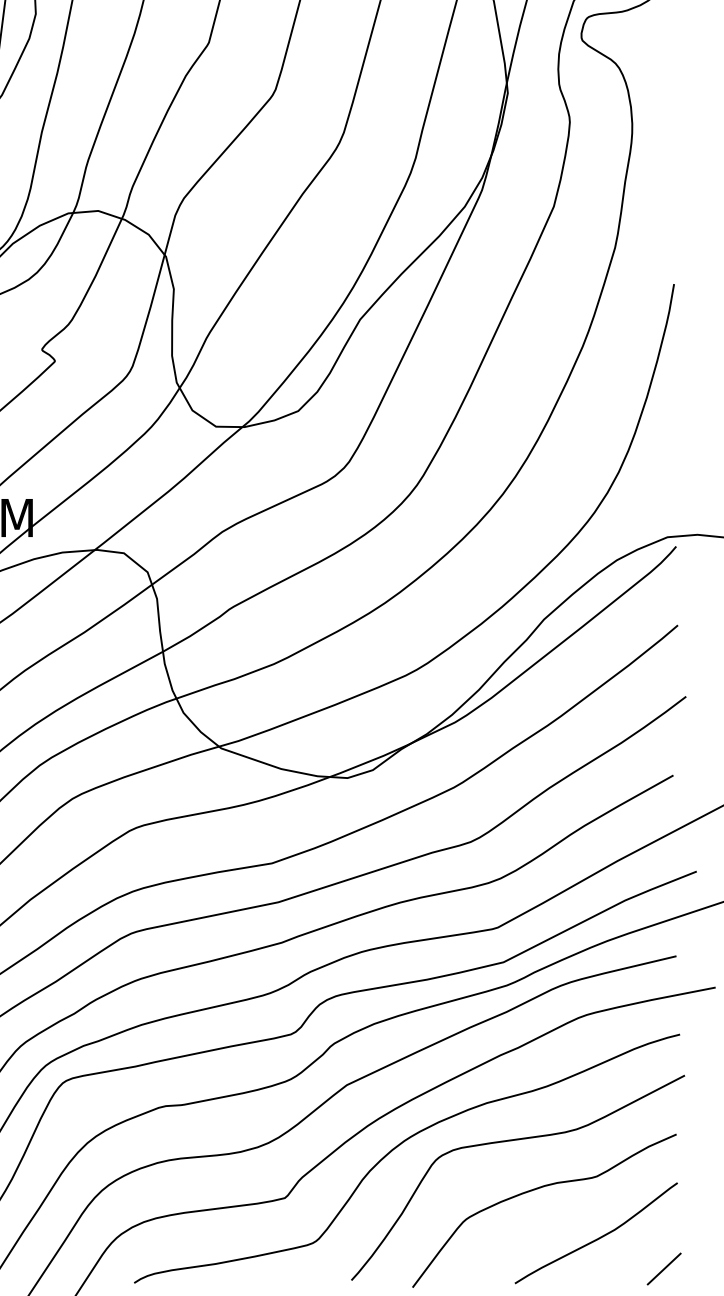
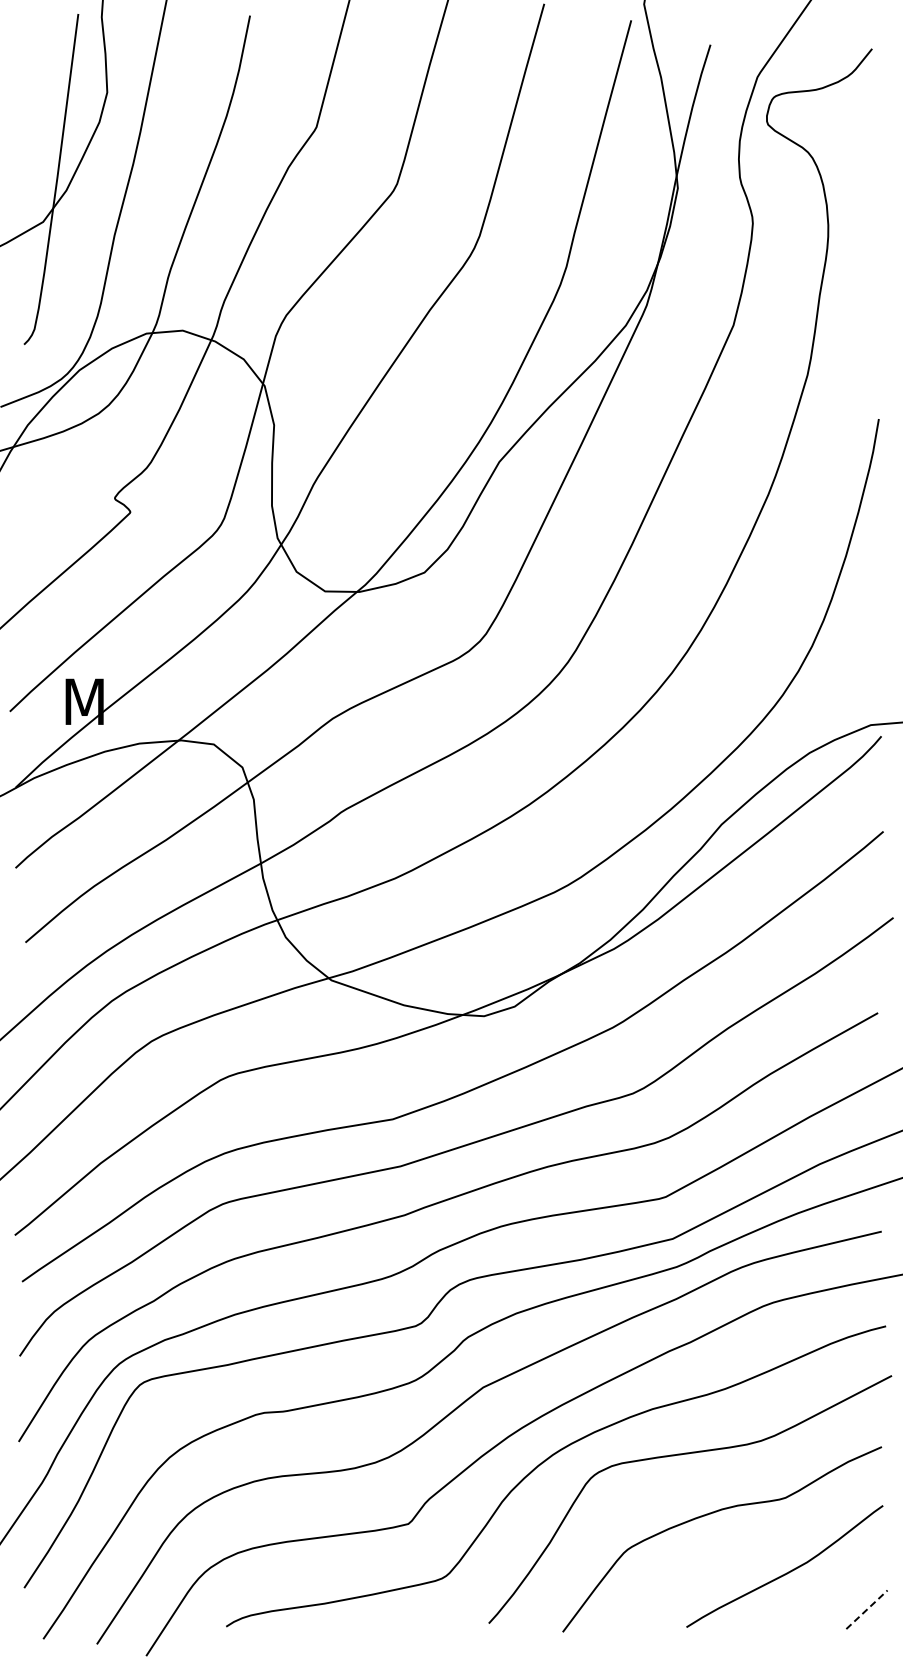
line: (664, 1268) -> (867, 1609), solid -> dashed

